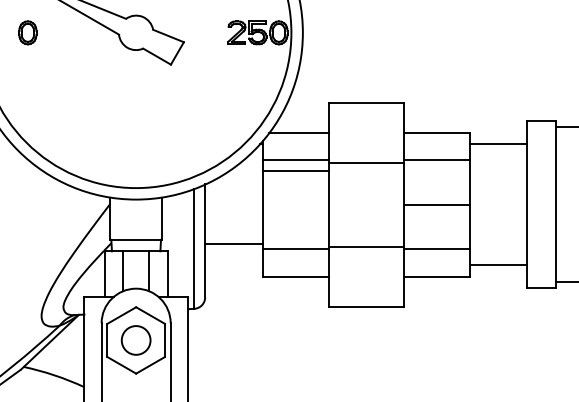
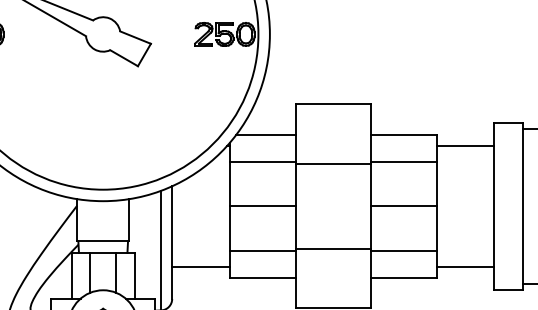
line: (295, 170) -> (262, 206), moved
line: (233, 244) -> (200, 267), moved

